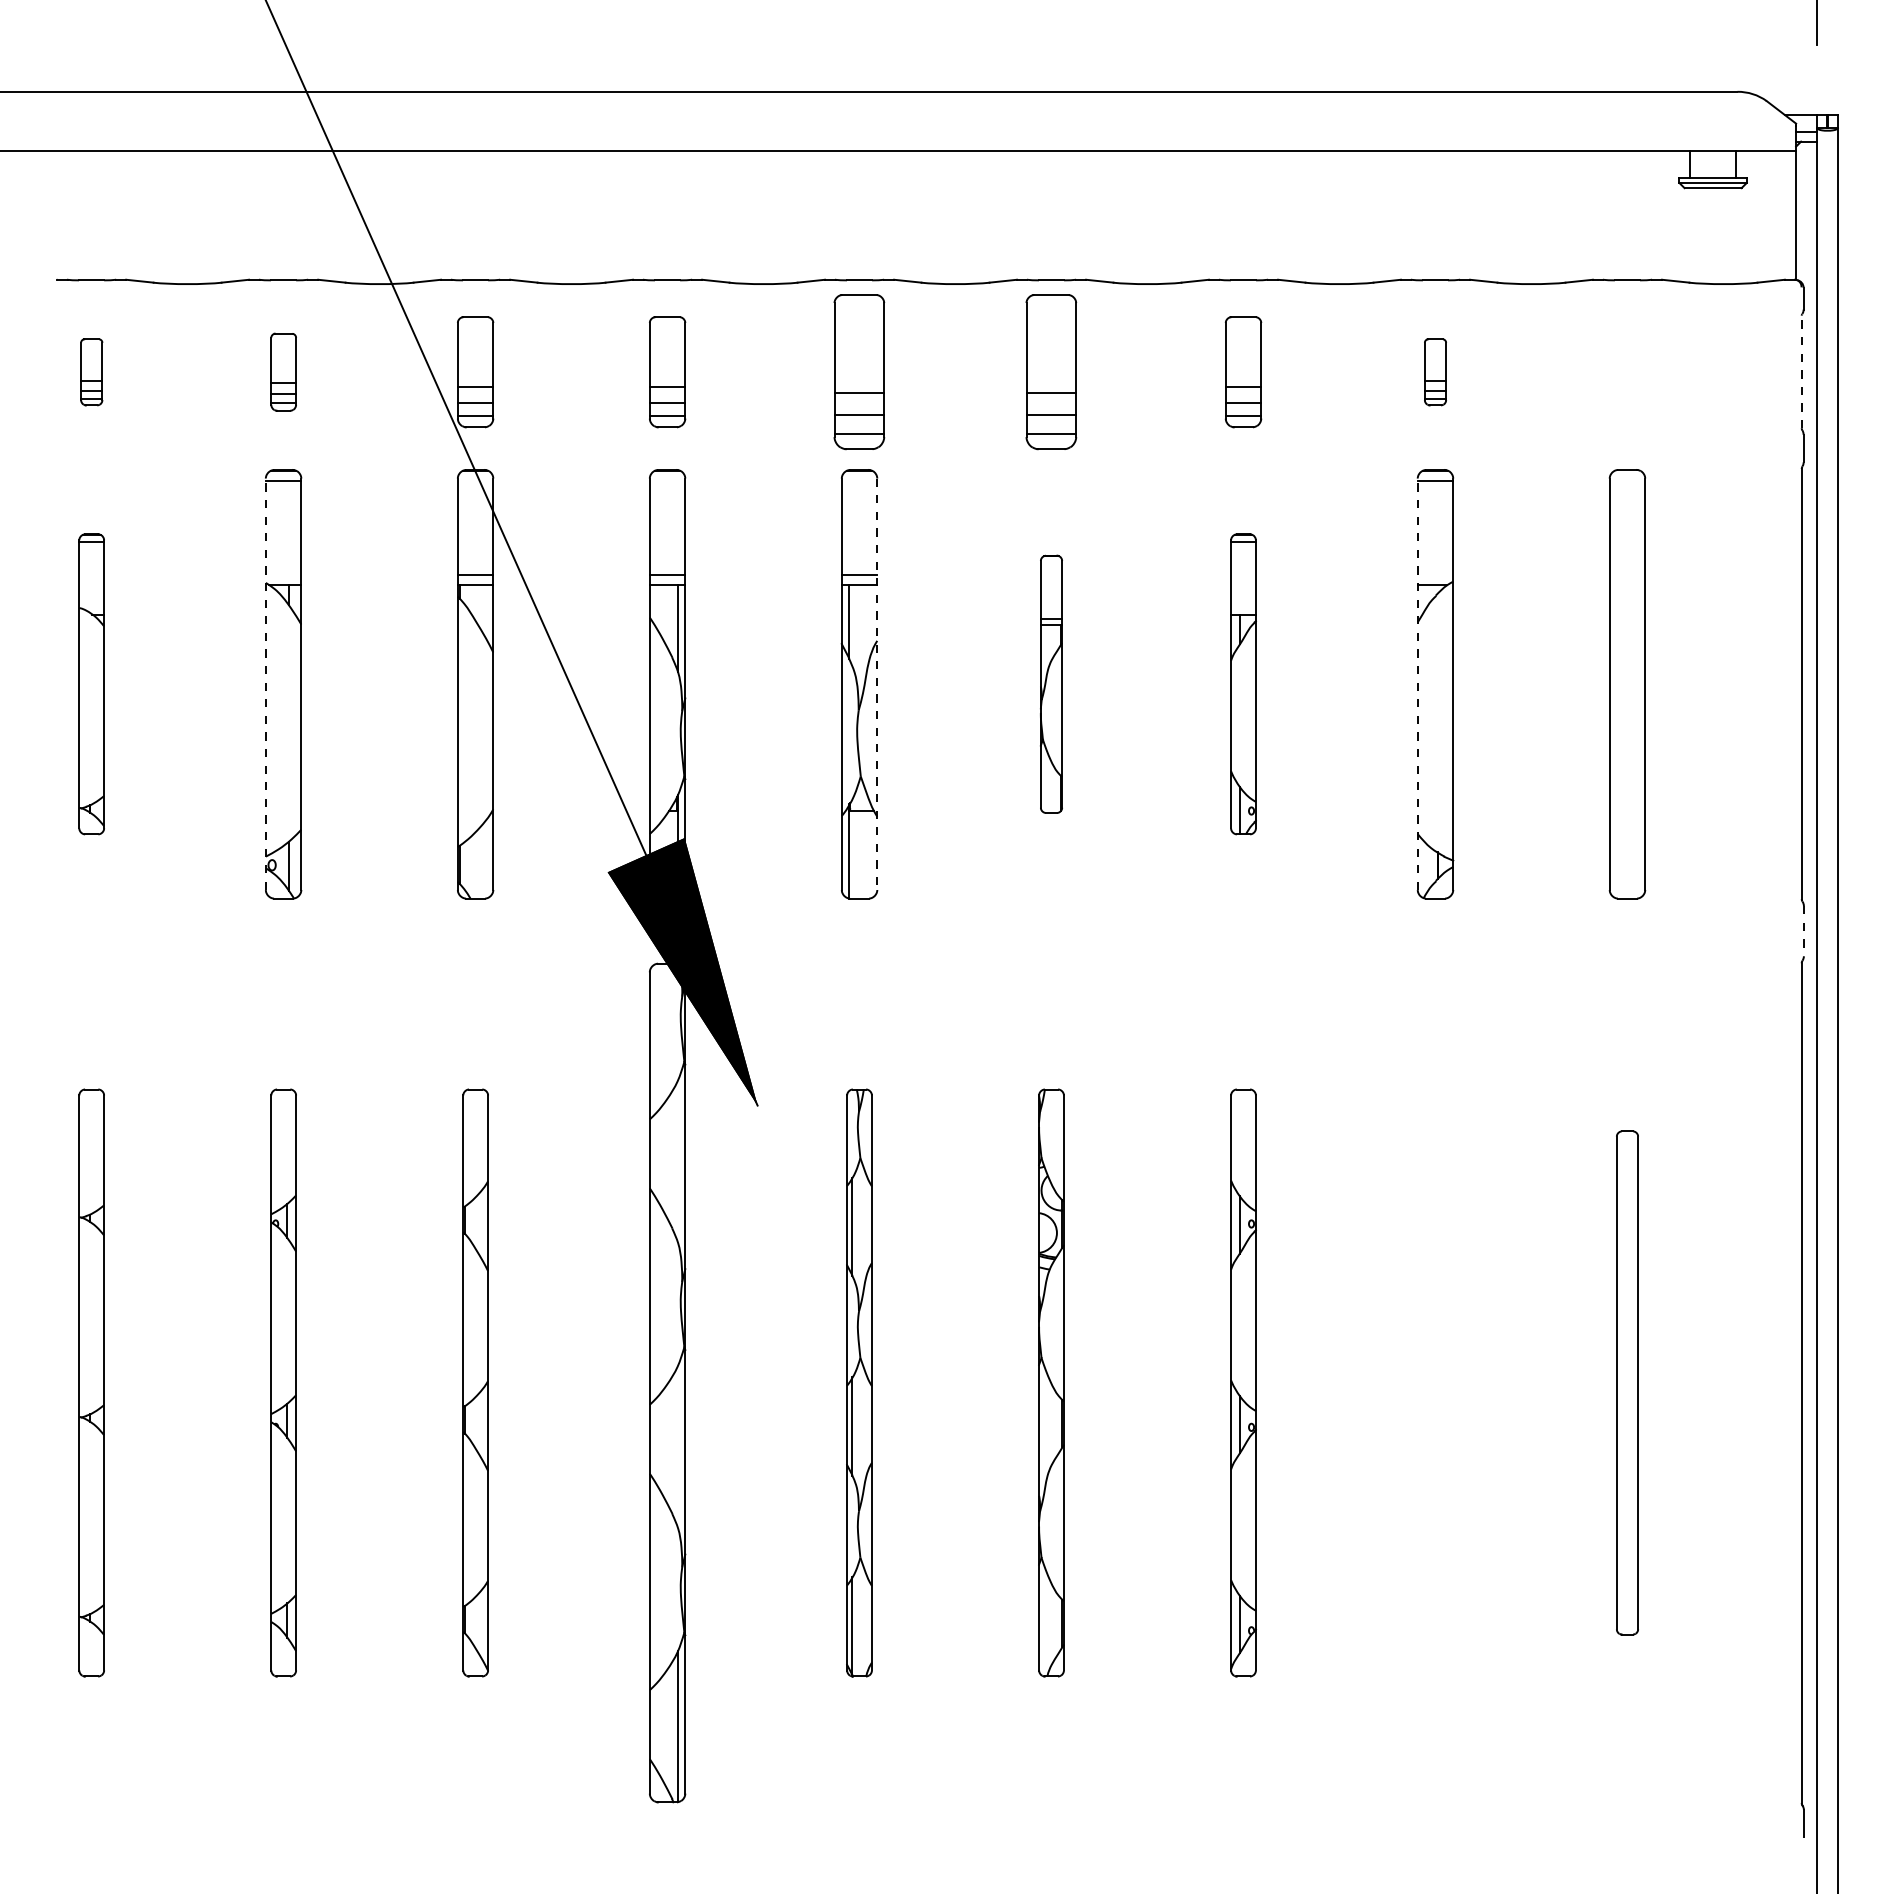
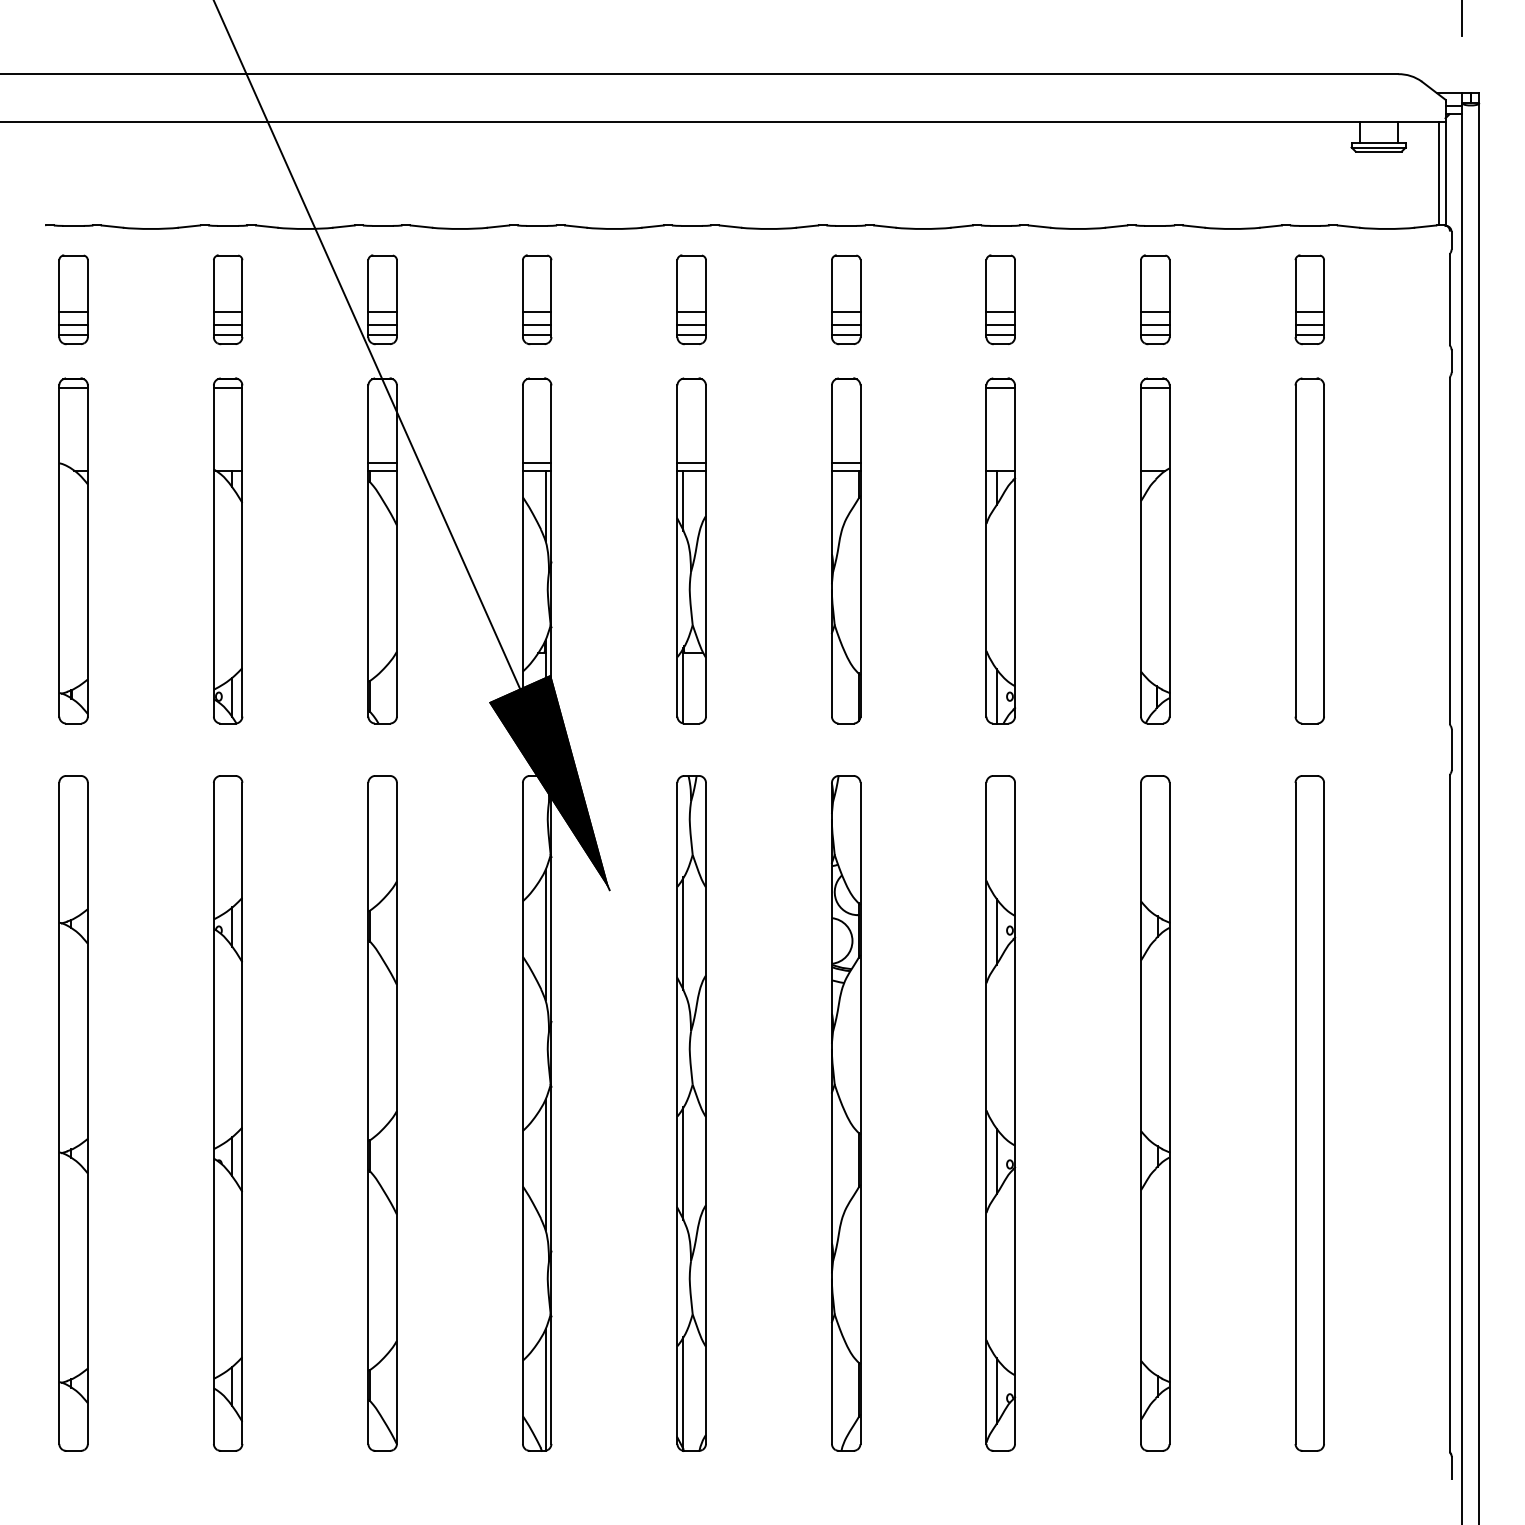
line: (1788, 215) -> (1439, 173), added
line: (1801, 371) -> (1449, 299), dashed -> solid
part: (91, 372) -> (73, 300), size x1.67
part: (283, 372) -> (228, 300), size x1.43
part: (859, 372) -> (691, 300), size x0.71
part: (1051, 372) -> (846, 300), size x0.71
part: (1435, 372) -> (1155, 300), size x1.67
part: (1627, 372) -> (1309, 300), added
part: (91, 684) -> (73, 551), size x1.43
line: (265, 684) -> (213, 551), dashed -> solid
line: (877, 684) -> (706, 551), dashed -> solid
part: (1051, 684) -> (846, 551), size x1.67
part: (1243, 684) -> (1000, 551), size x1.43
line: (1417, 684) -> (1140, 551), dashed -> solid
line: (1803, 931) -> (1451, 750), dashed -> solid
line: (677, 1161) -> (545, 935), added
part: (91, 1382) -> (73, 1113), size x1.43
part: (283, 1382) -> (228, 1113), size x1.43
part: (475, 1382) -> (382, 1113), size x1.43
part: (859, 1382) -> (691, 1113), size x1.43
part: (1051, 1382) -> (846, 1113), size x1.43
part: (1243, 1382) -> (1000, 1113), size x1.43
part: (1435, 1382) -> (1155, 1113), added
part: (1627, 1382) -> (1309, 1113), size x1.67
line: (677, 1446) -> (545, 1164), added

